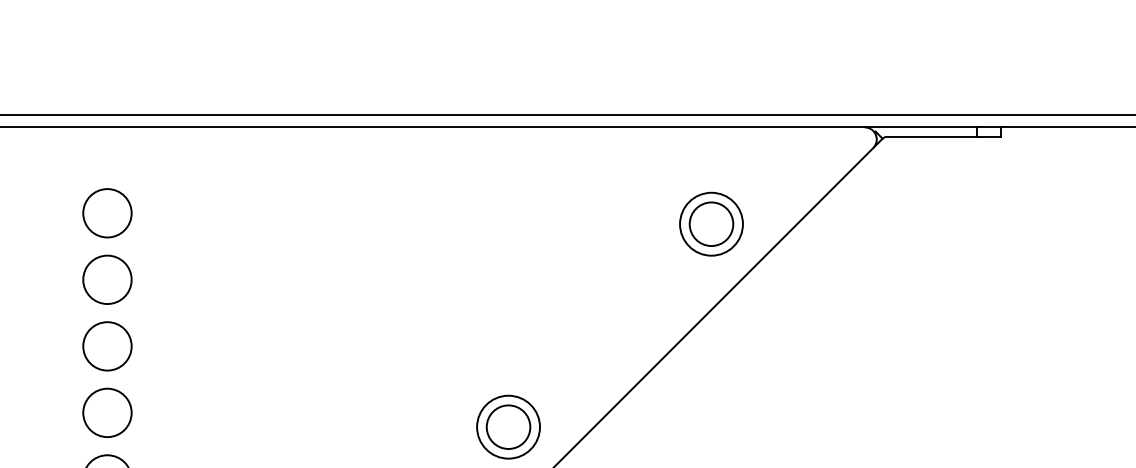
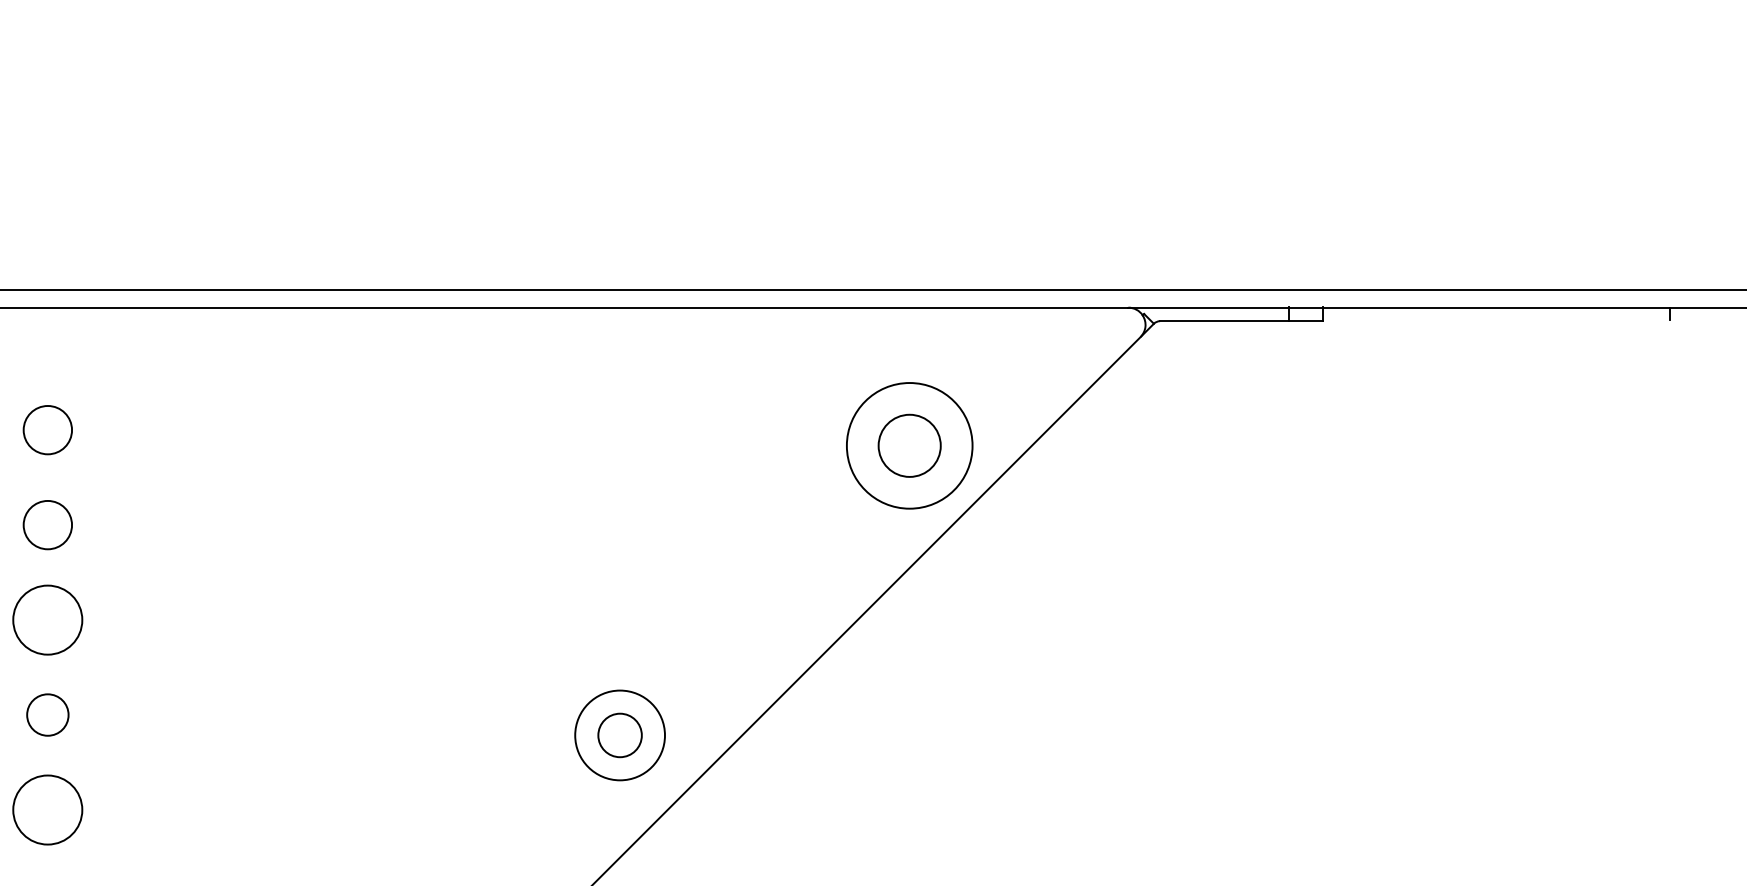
circle: (107, 212) -> (47, 429), size x0.7
circle: (711, 223) -> (909, 445), size x1.4
circle: (107, 279) -> (47, 524), size x0.7
circle: (107, 412) -> (47, 714), size x0.6
circle: (508, 427) -> (620, 735), size x0.7

